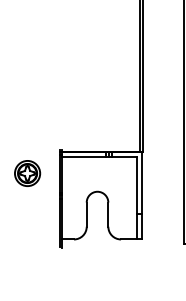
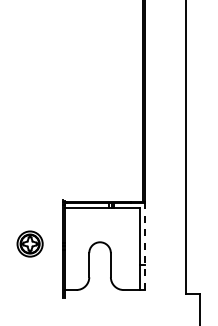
part: (26, 172) -> (29, 243), moved
line: (141, 195) -> (144, 246), solid -> dashed

